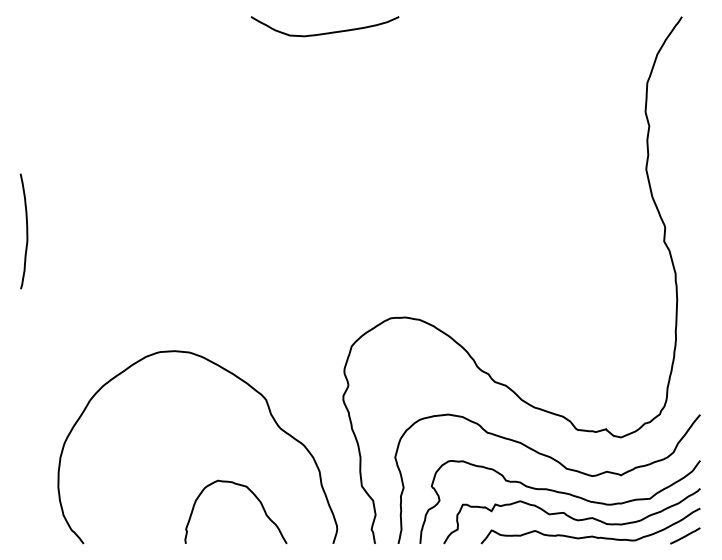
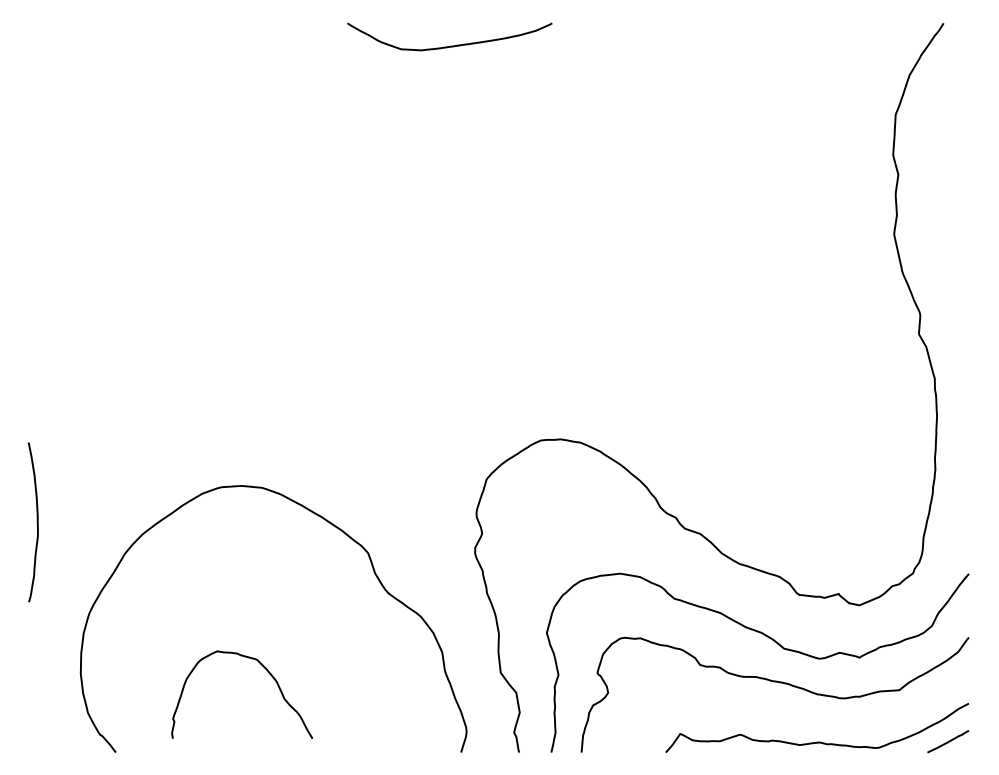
curve: (26, 231) -> (36, 522), moved
curve: (253, 495) -> (266, 671), moved
curve: (571, 516) -> (790, 714), removed

